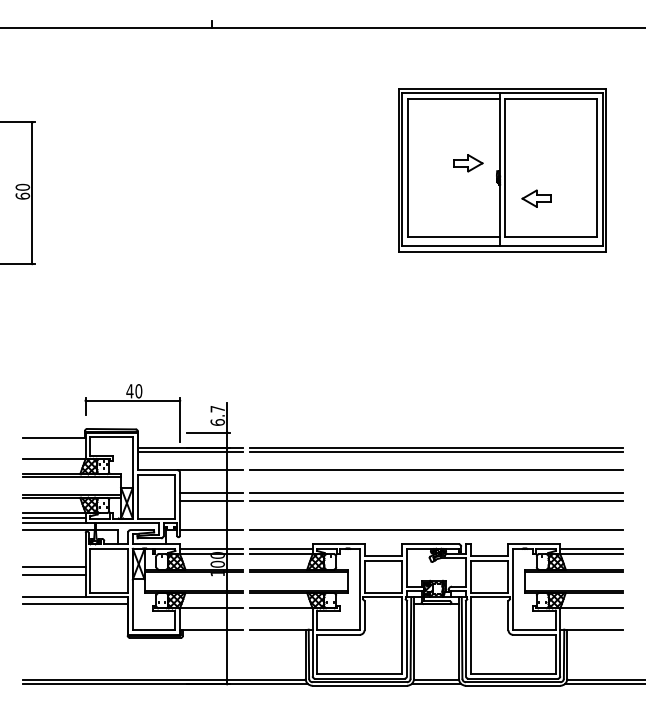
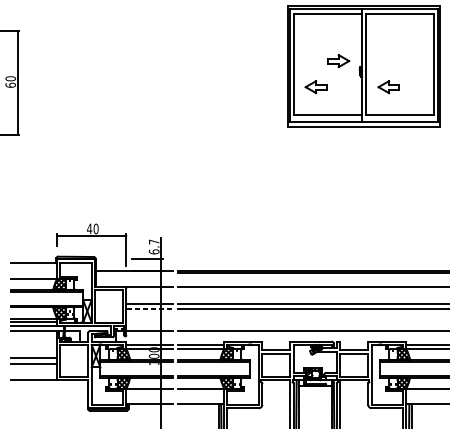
part: (437, 198) -> (316, 87), added
line: (190, 451) -> (134, 273), removed
line: (211, 500) -> (149, 309), solid -> dashed
line: (74, 604) -> (48, 385), removed

